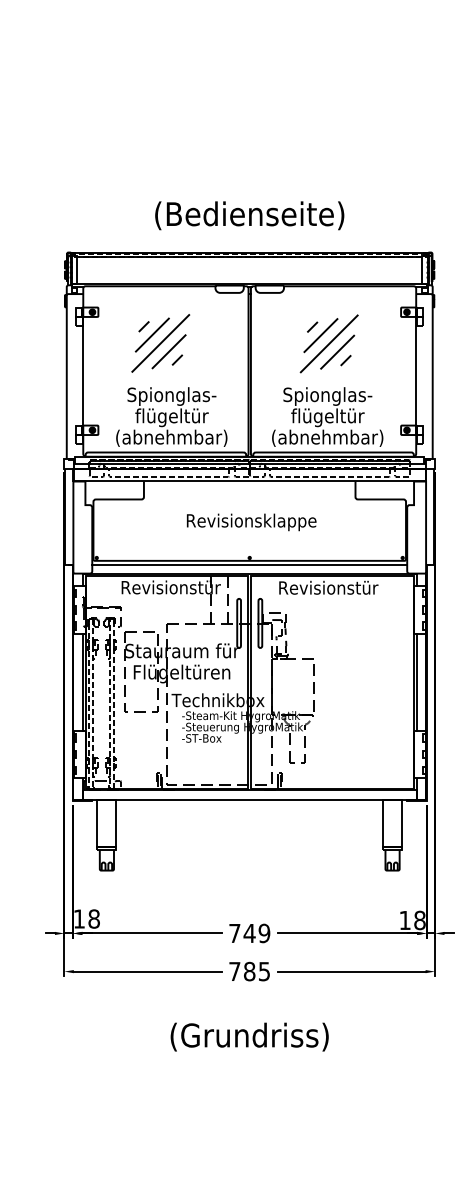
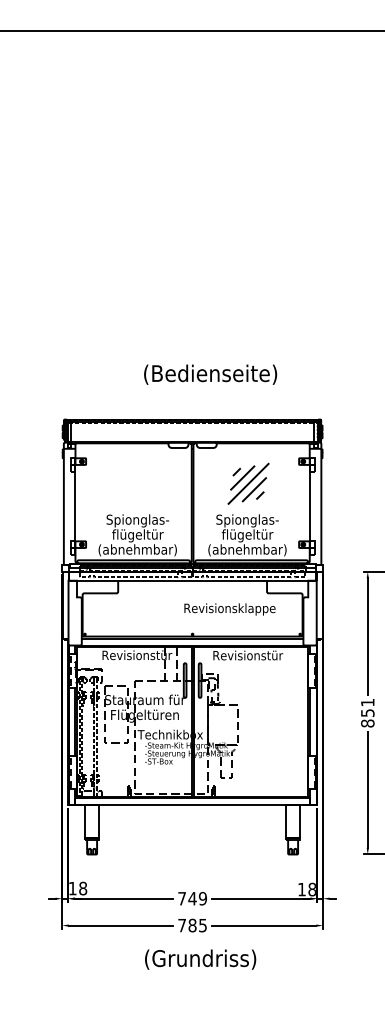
text: (249, 215) -> (210, 374), moved
part: (160, 343) -> (129, 483), removed
text: (250, 522) -> (229, 609), moved
text: (249, 1036) -> (200, 959), moved

